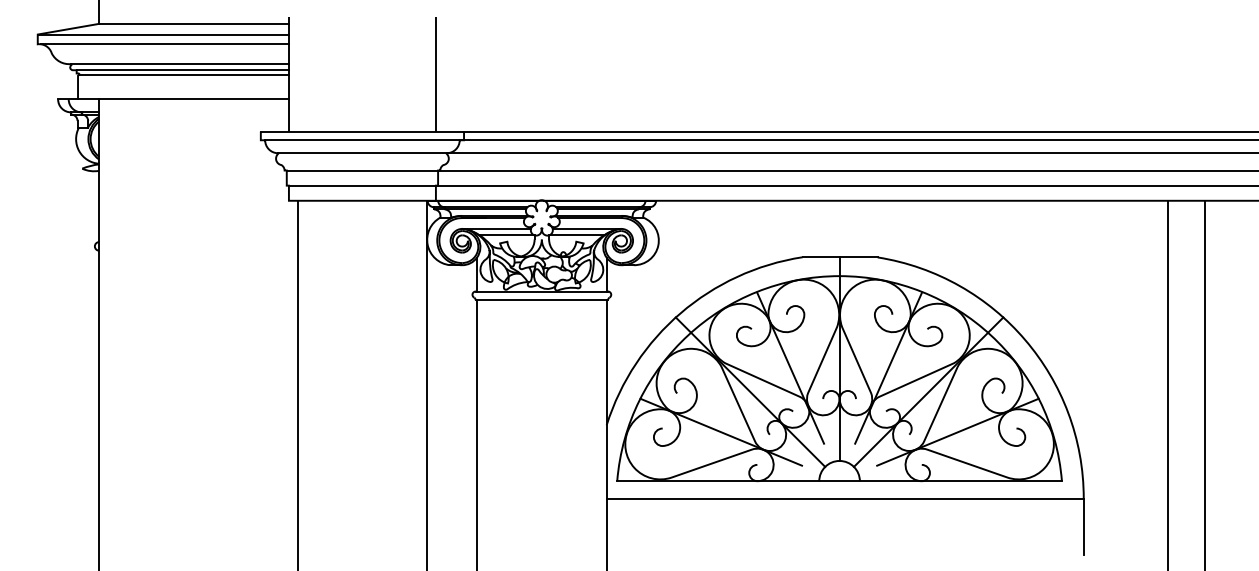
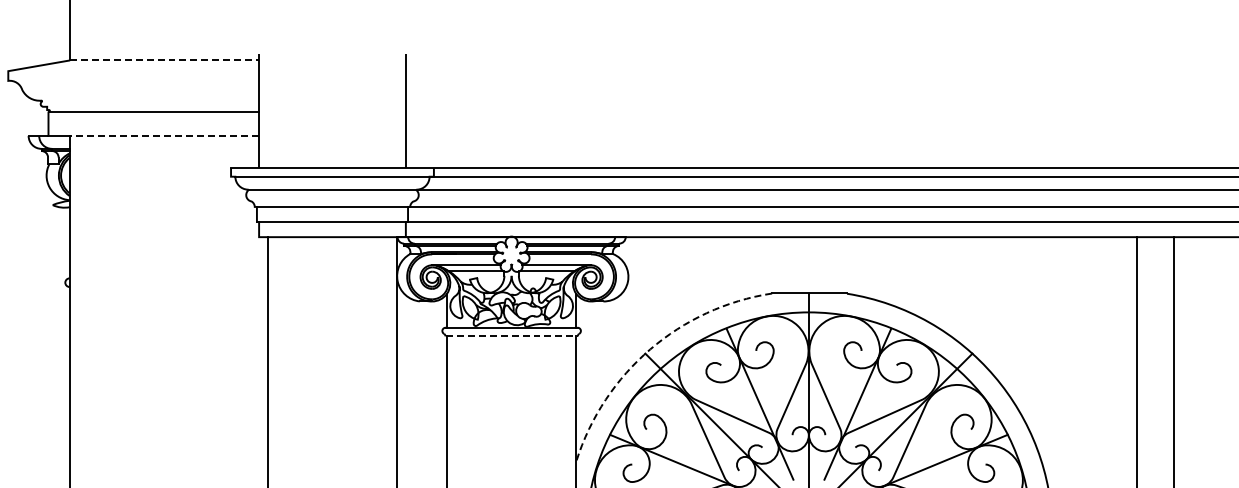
line: (194, 23) -> (164, 60), solid -> dashed
line: (162, 34) -> (132, 71), removed
line: (164, 44) -> (134, 81), removed
line: (179, 64) -> (149, 101), removed
line: (182, 70) -> (152, 107), removed
line: (194, 99) -> (164, 136), solid -> dashed
line: (542, 300) -> (512, 336), solid -> dashed
arc: (680, 313) -> (650, 349), solid -> dashed

